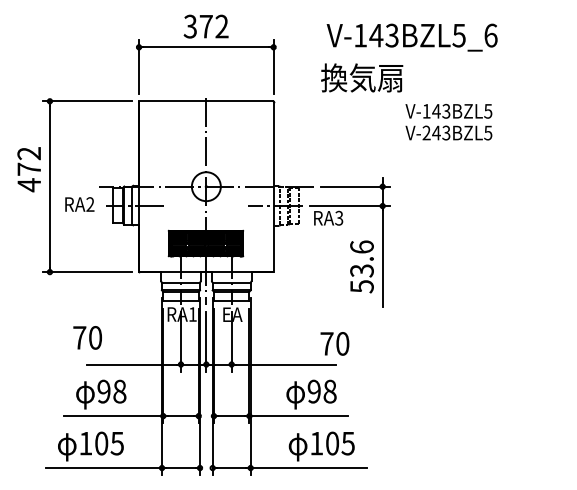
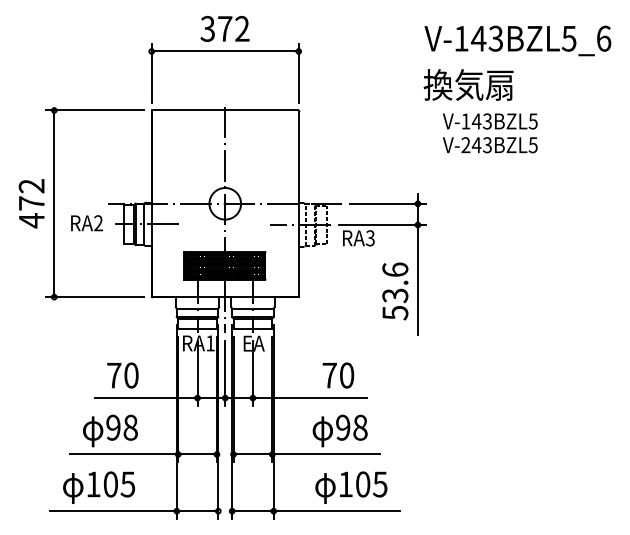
text: (411, 37) -> (517, 40), moved
text: (362, 77) -> (469, 84), moved
text: (28, 169) -> (30, 203), moved
text: (87, 337) -> (122, 375), moved
text: (334, 343) -> (337, 375), moved

